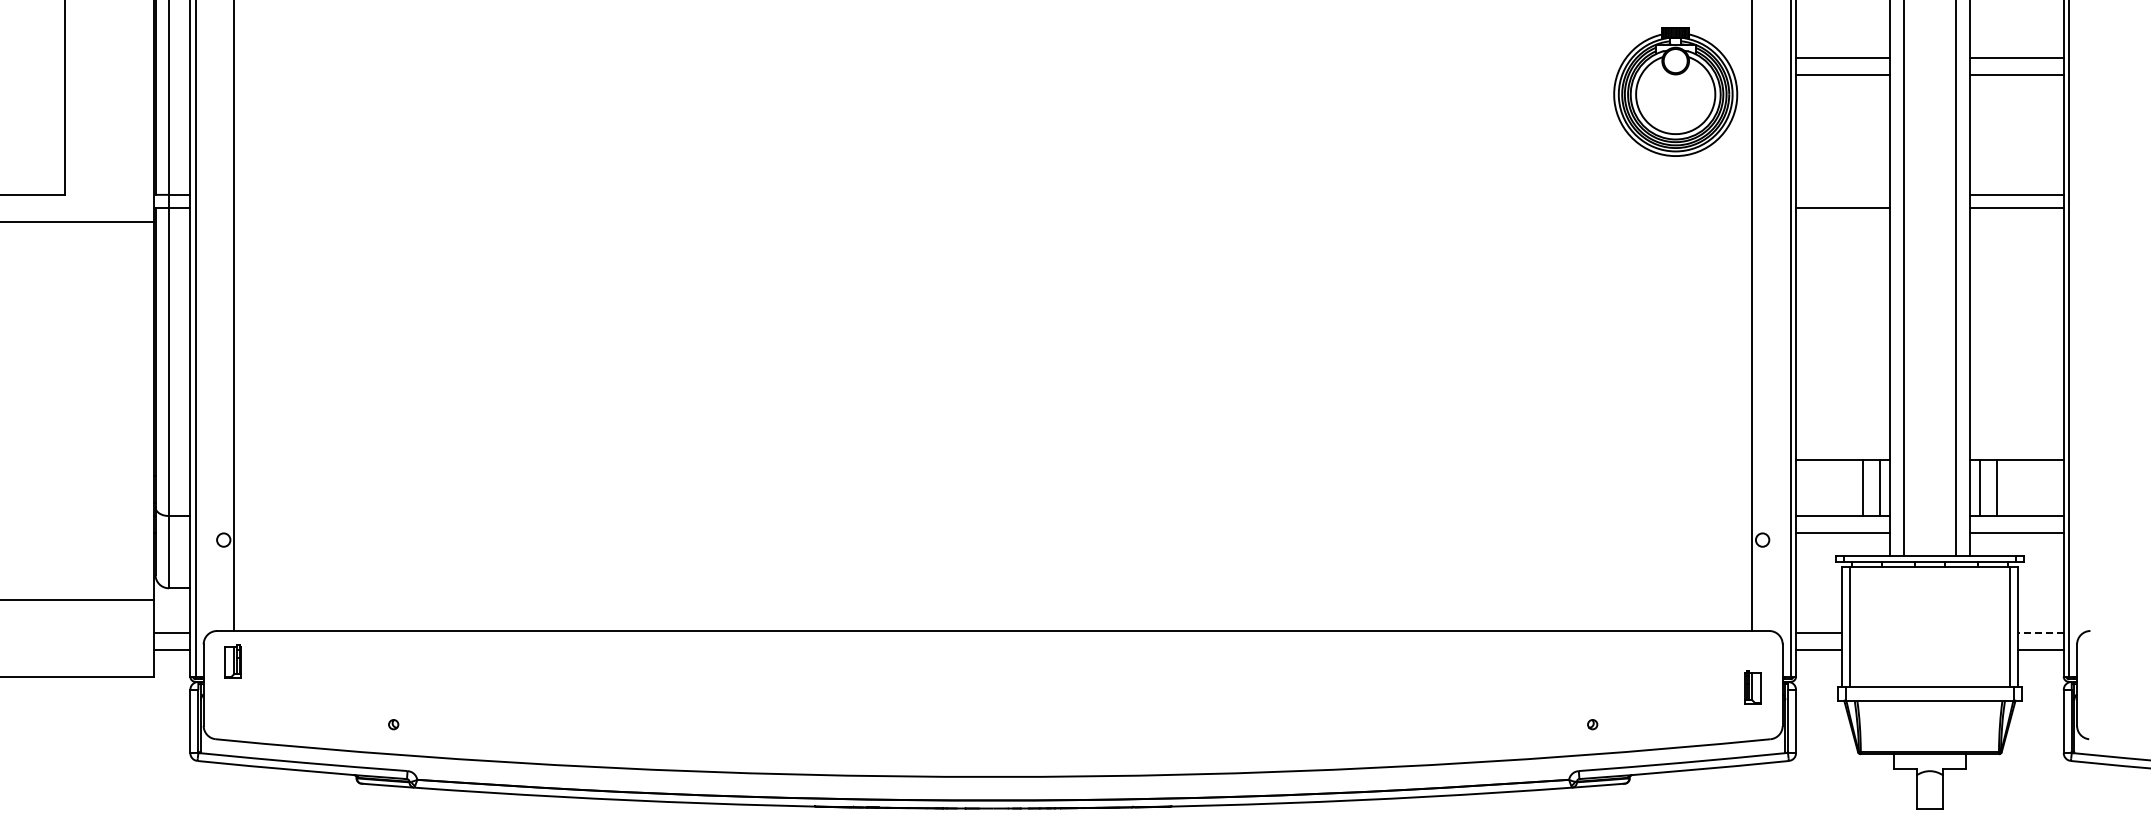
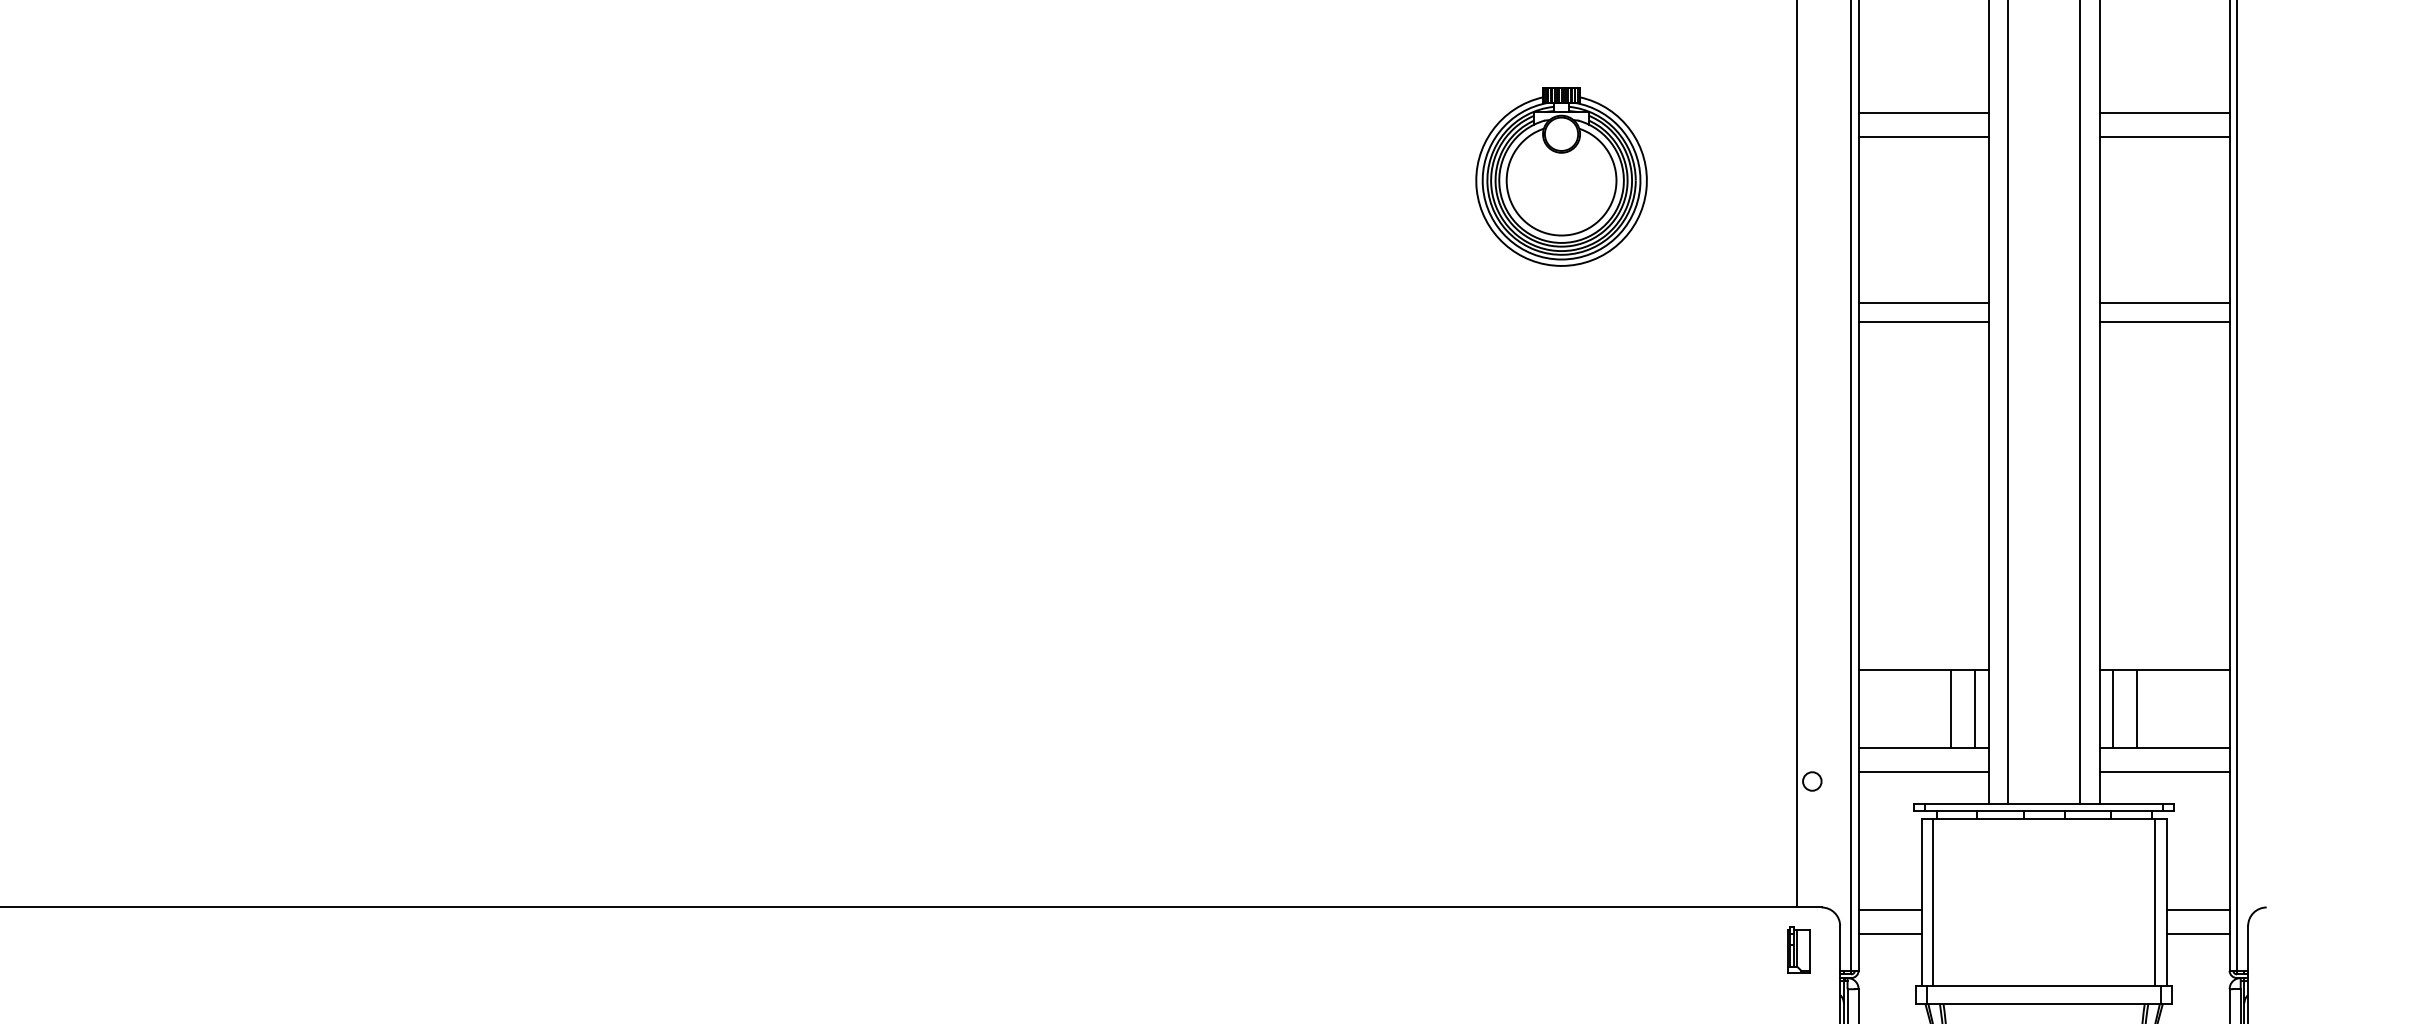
part: (1675, 91) -> (1561, 176), moved
line: (1842, 194) -> (1923, 302), added
line: (2040, 632) -> (2197, 909), dashed -> solid
part: (1752, 687) -> (1798, 949), moved

